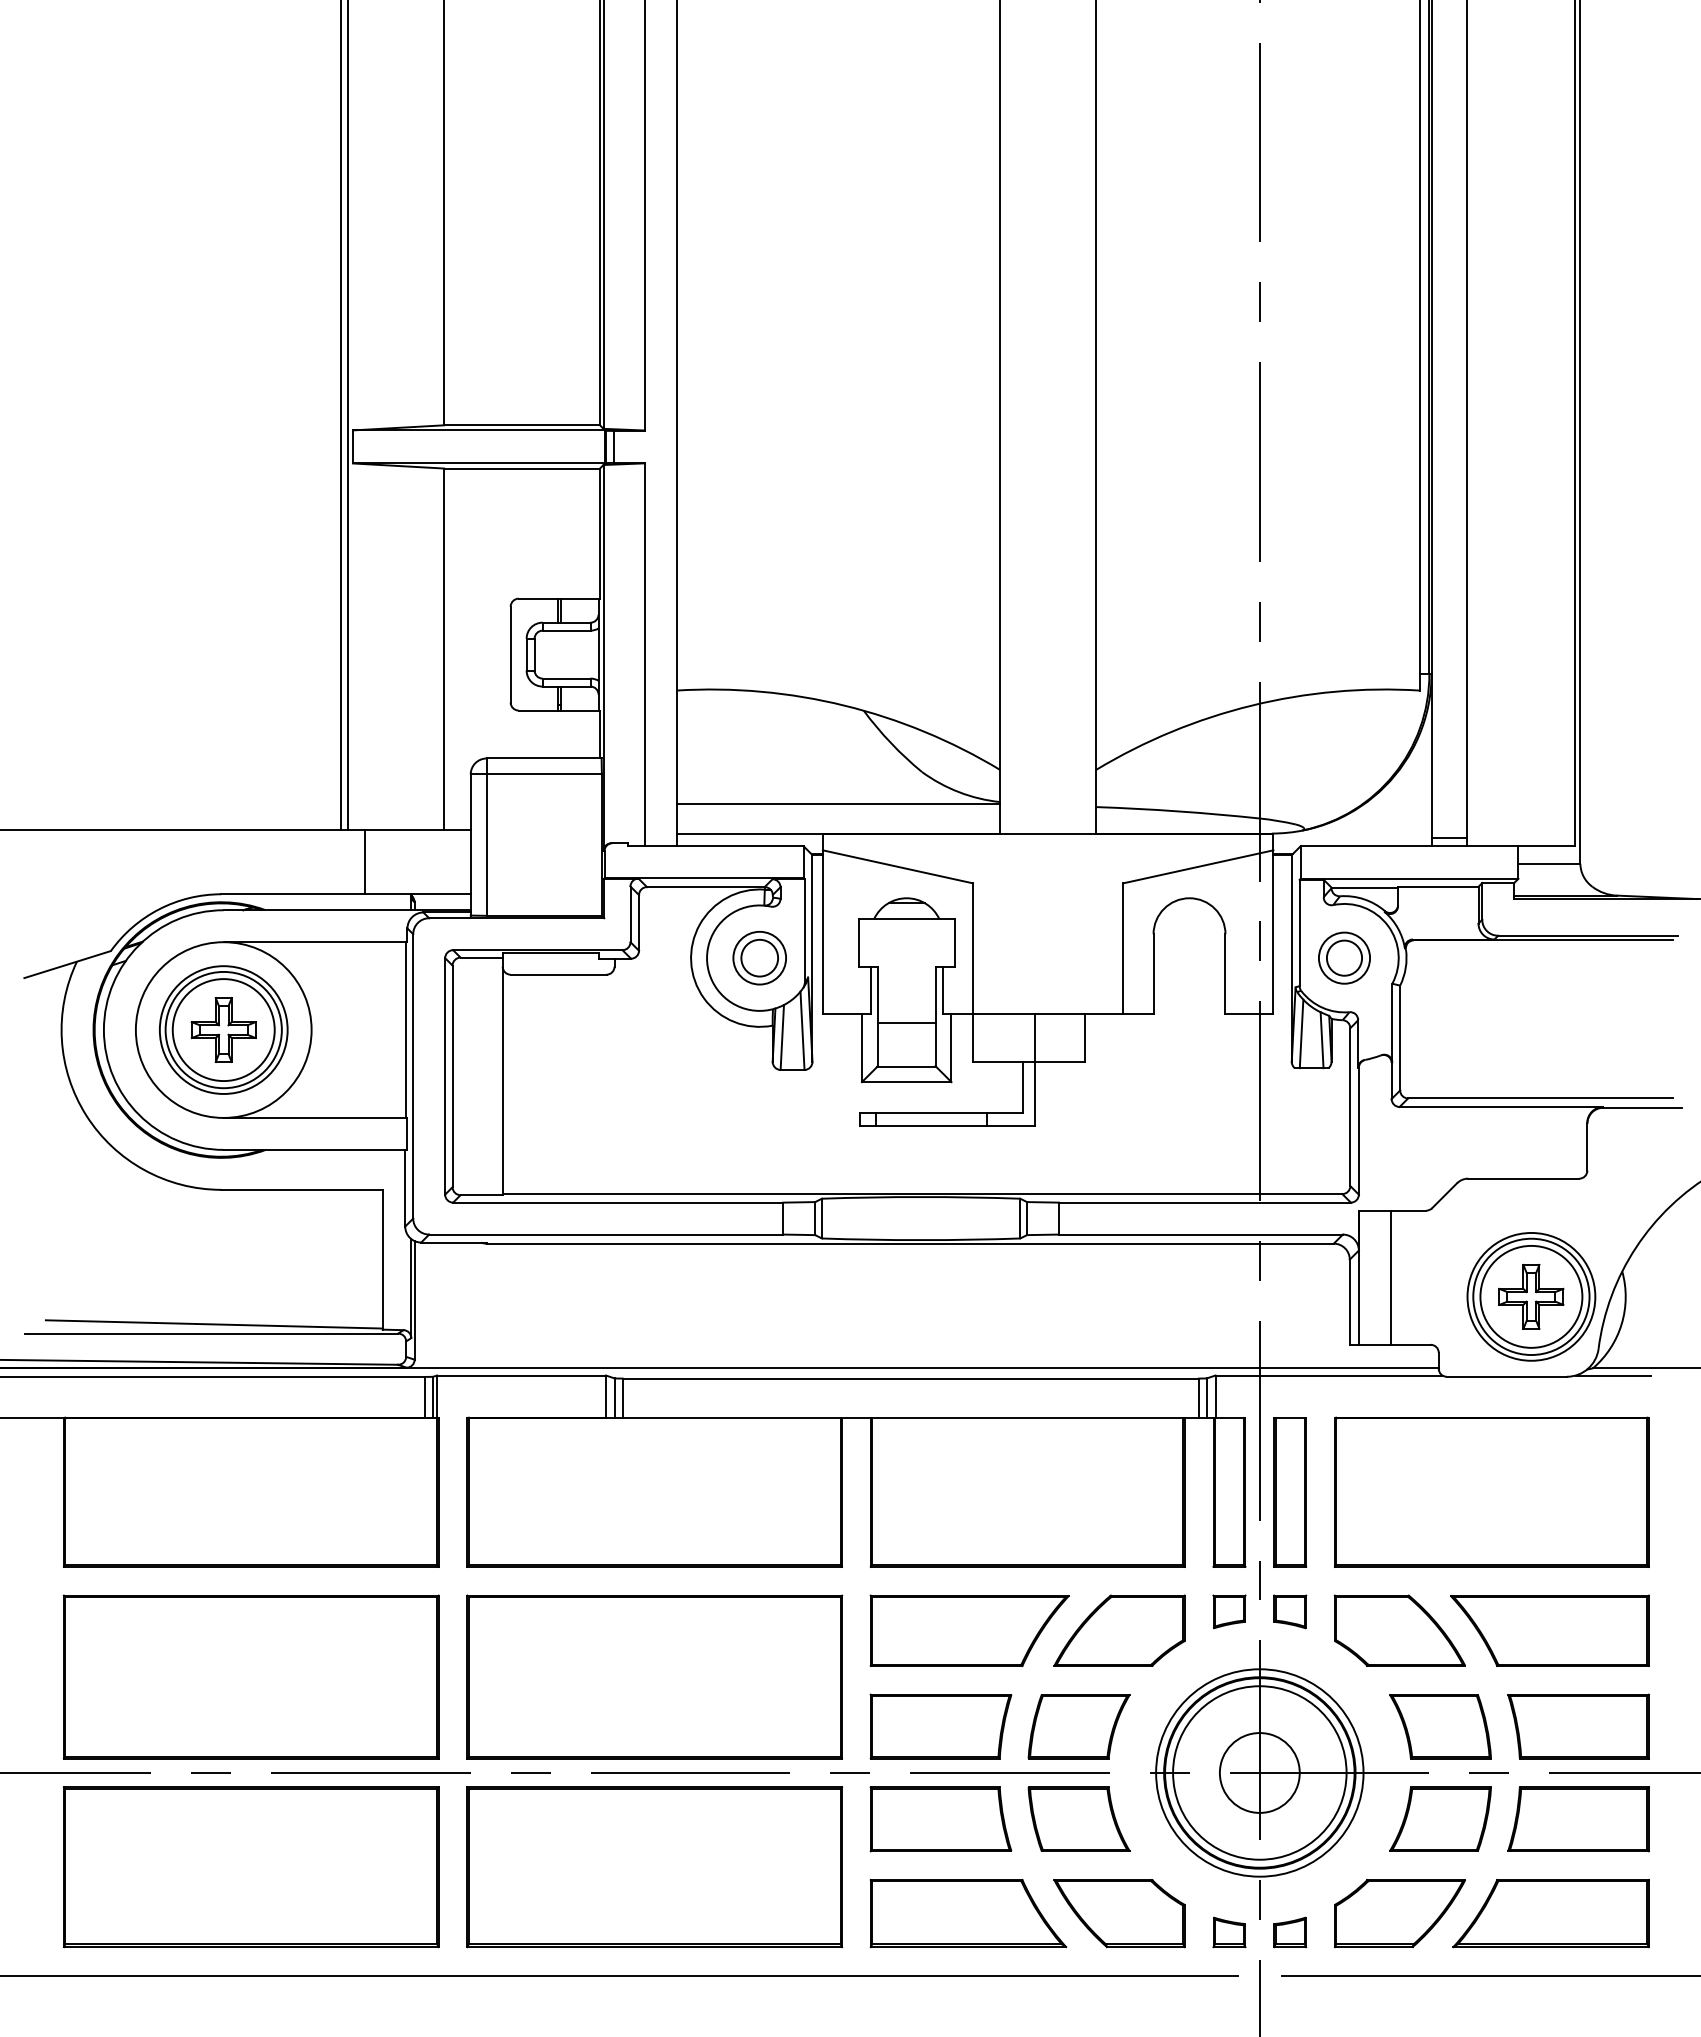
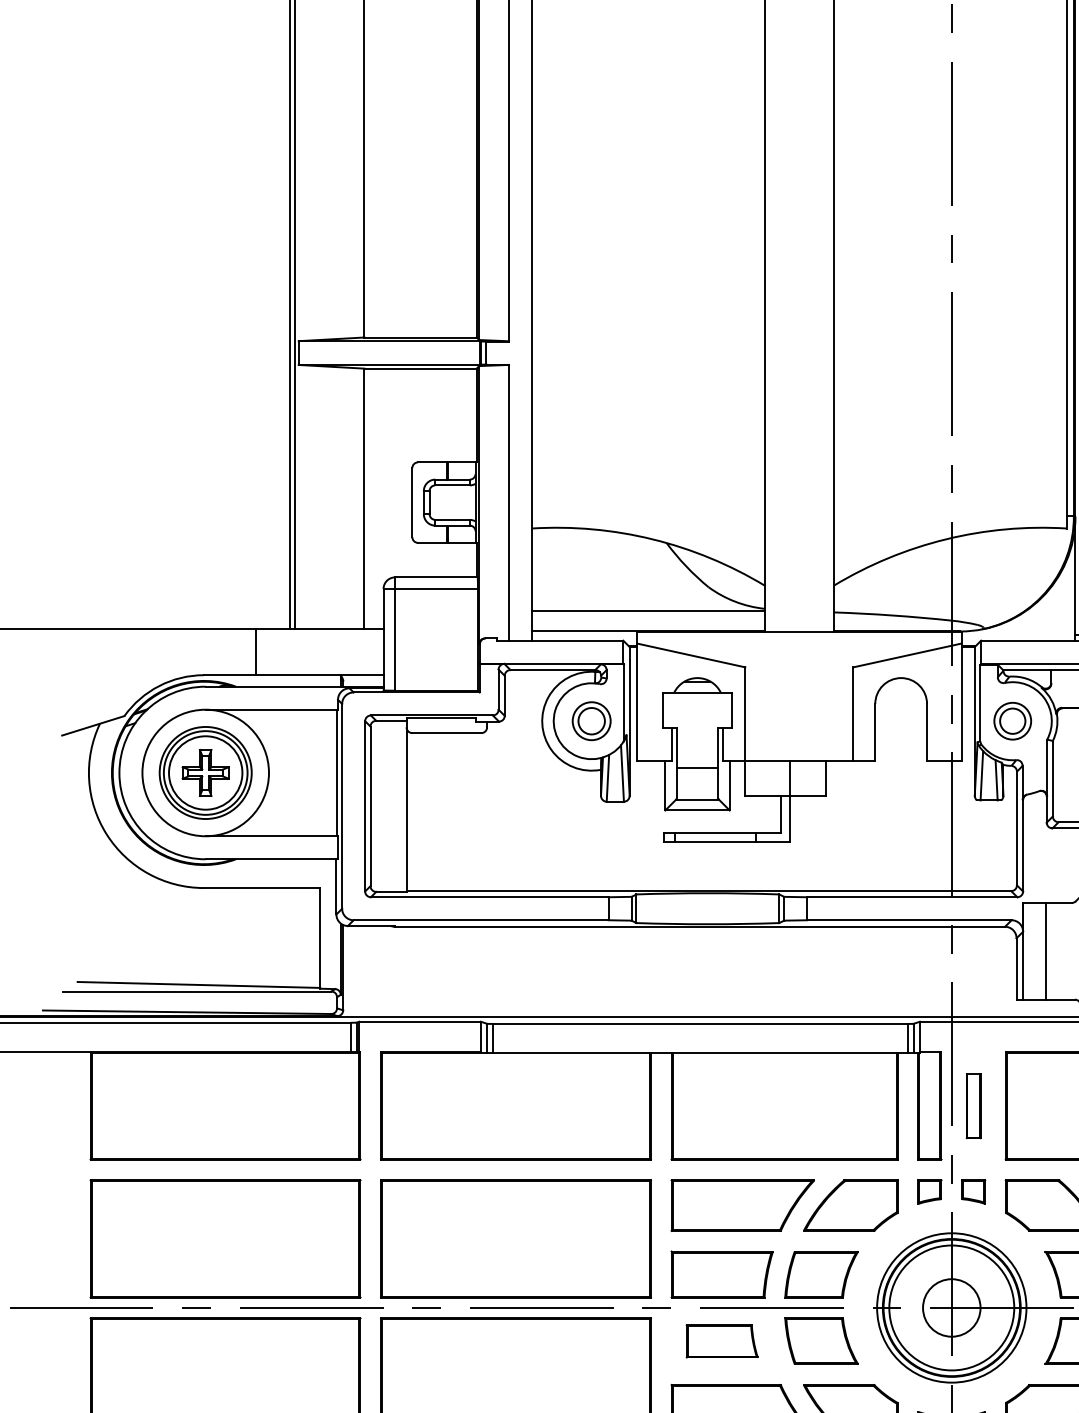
line: (365, 862) -> (256, 652), moved
part: (1290, 1492) -> (973, 1105), size x0.6
part: (940, 1819) -> (721, 1341), size x0.7

